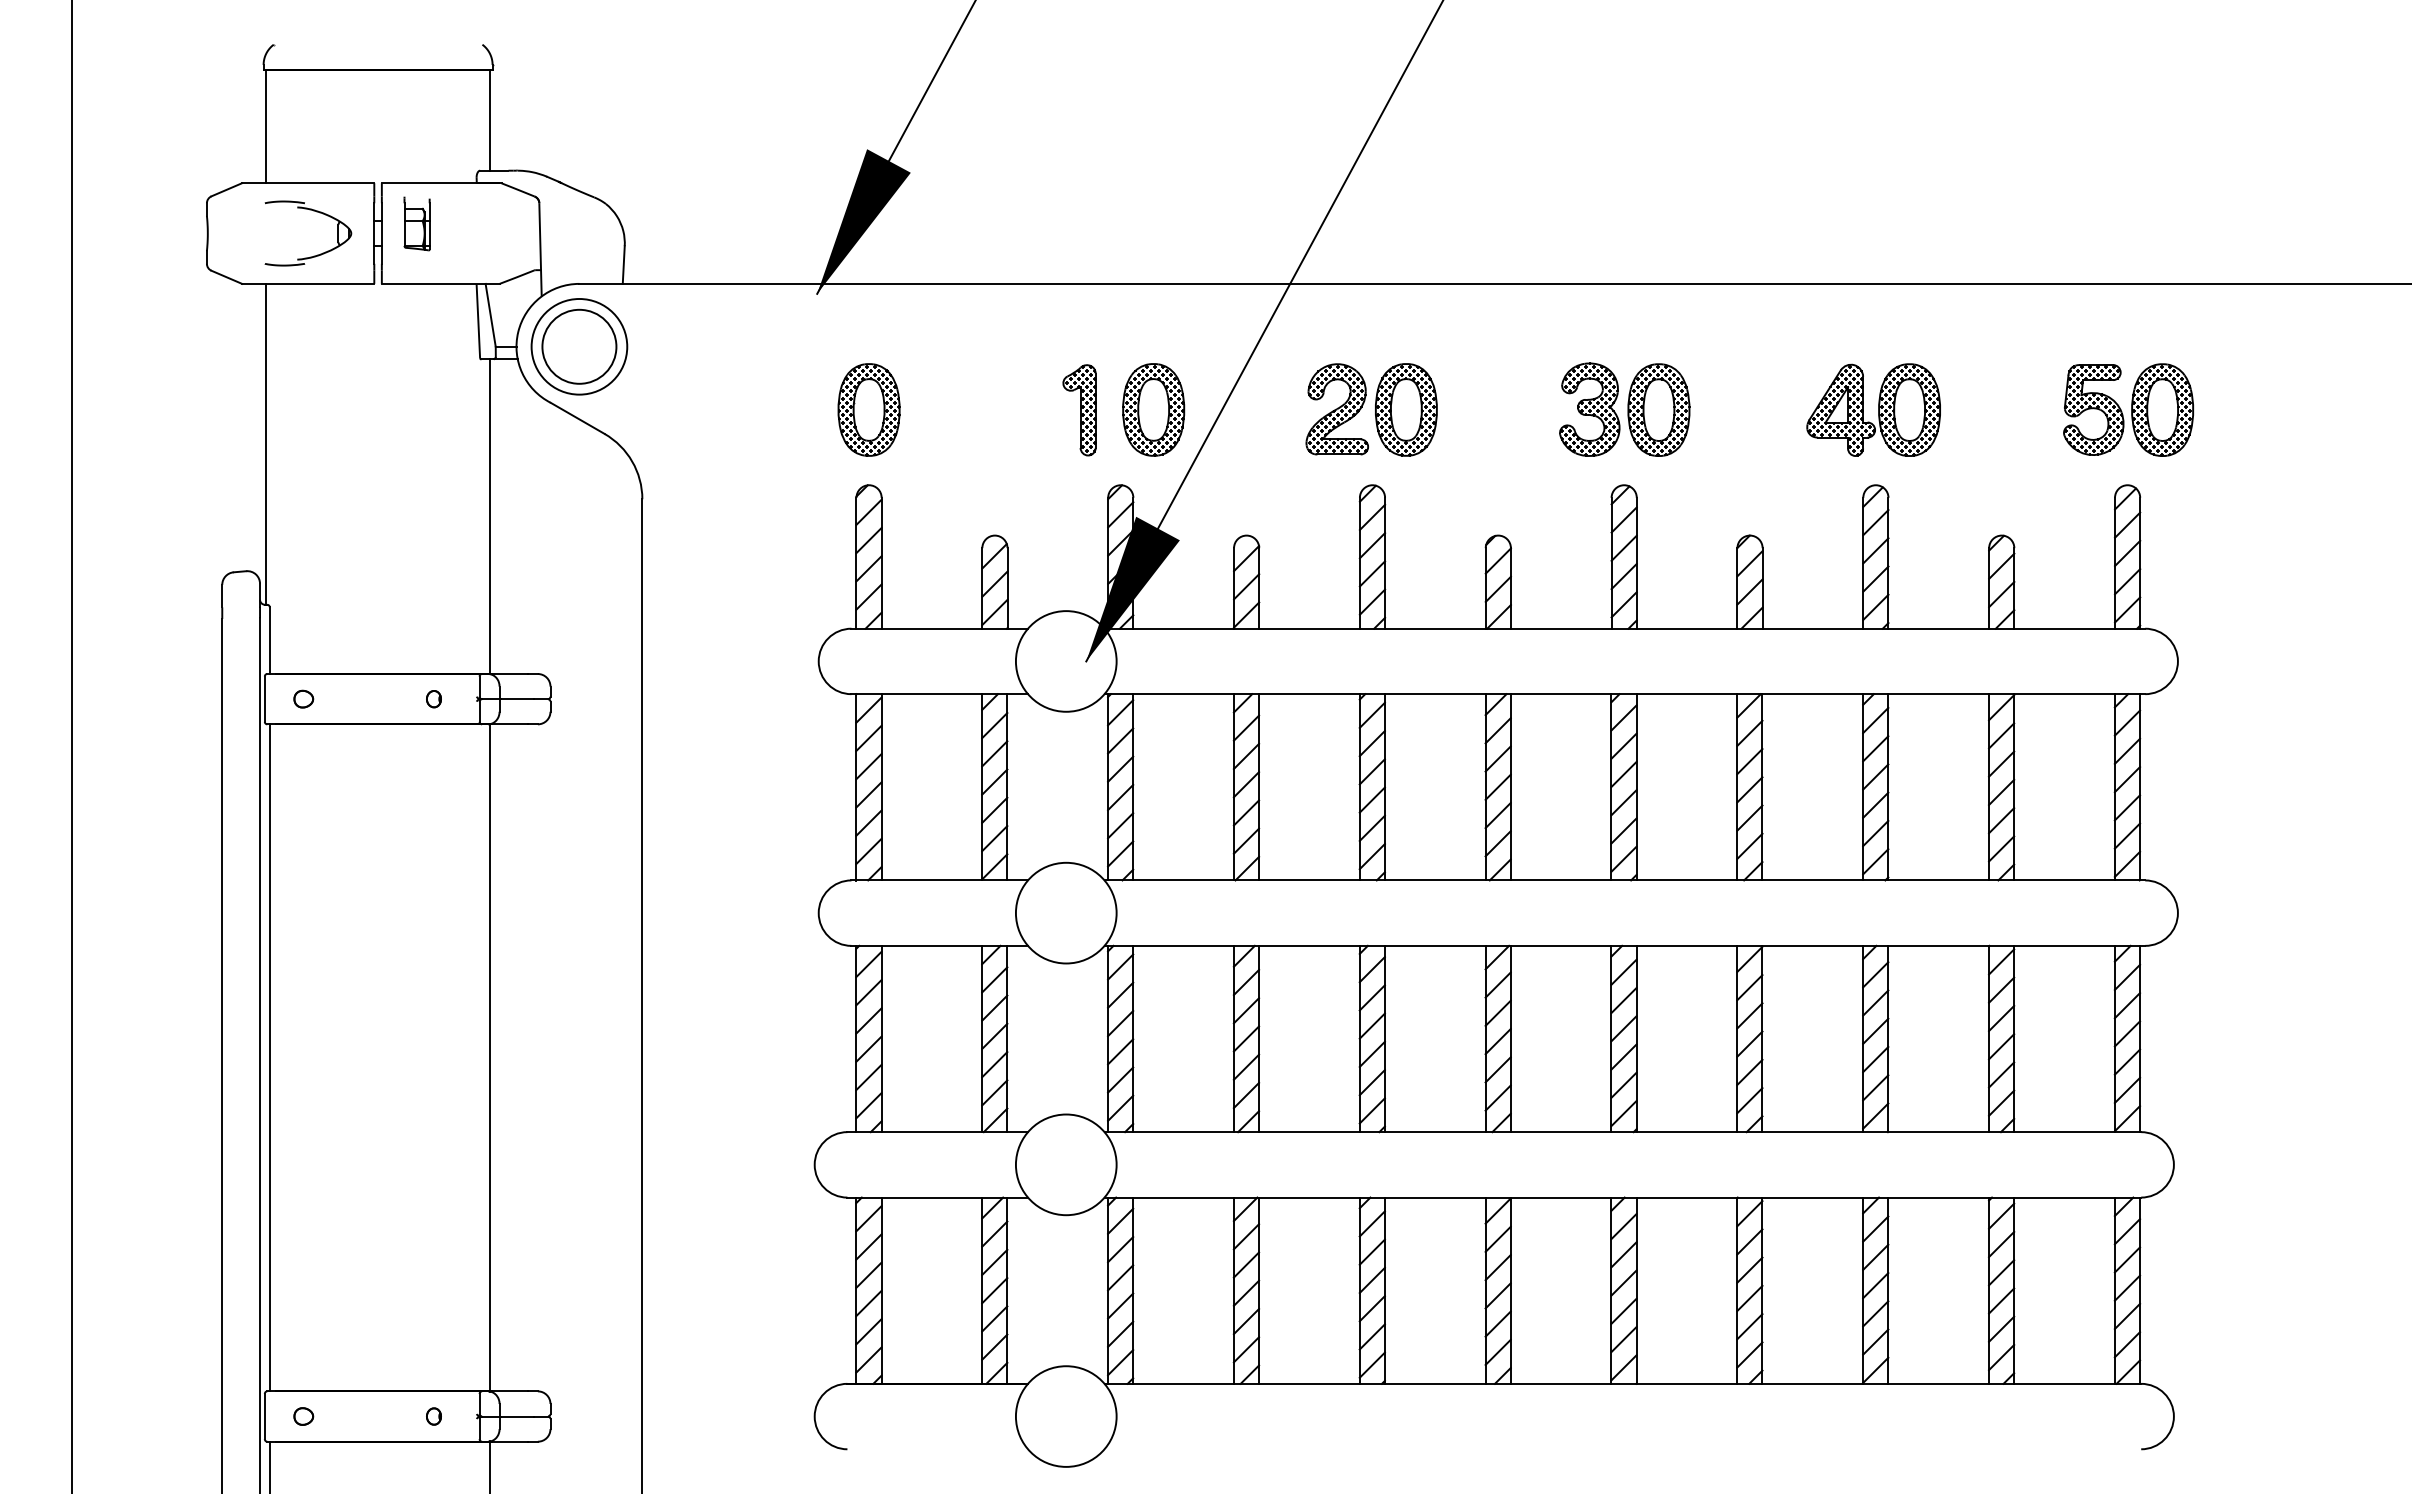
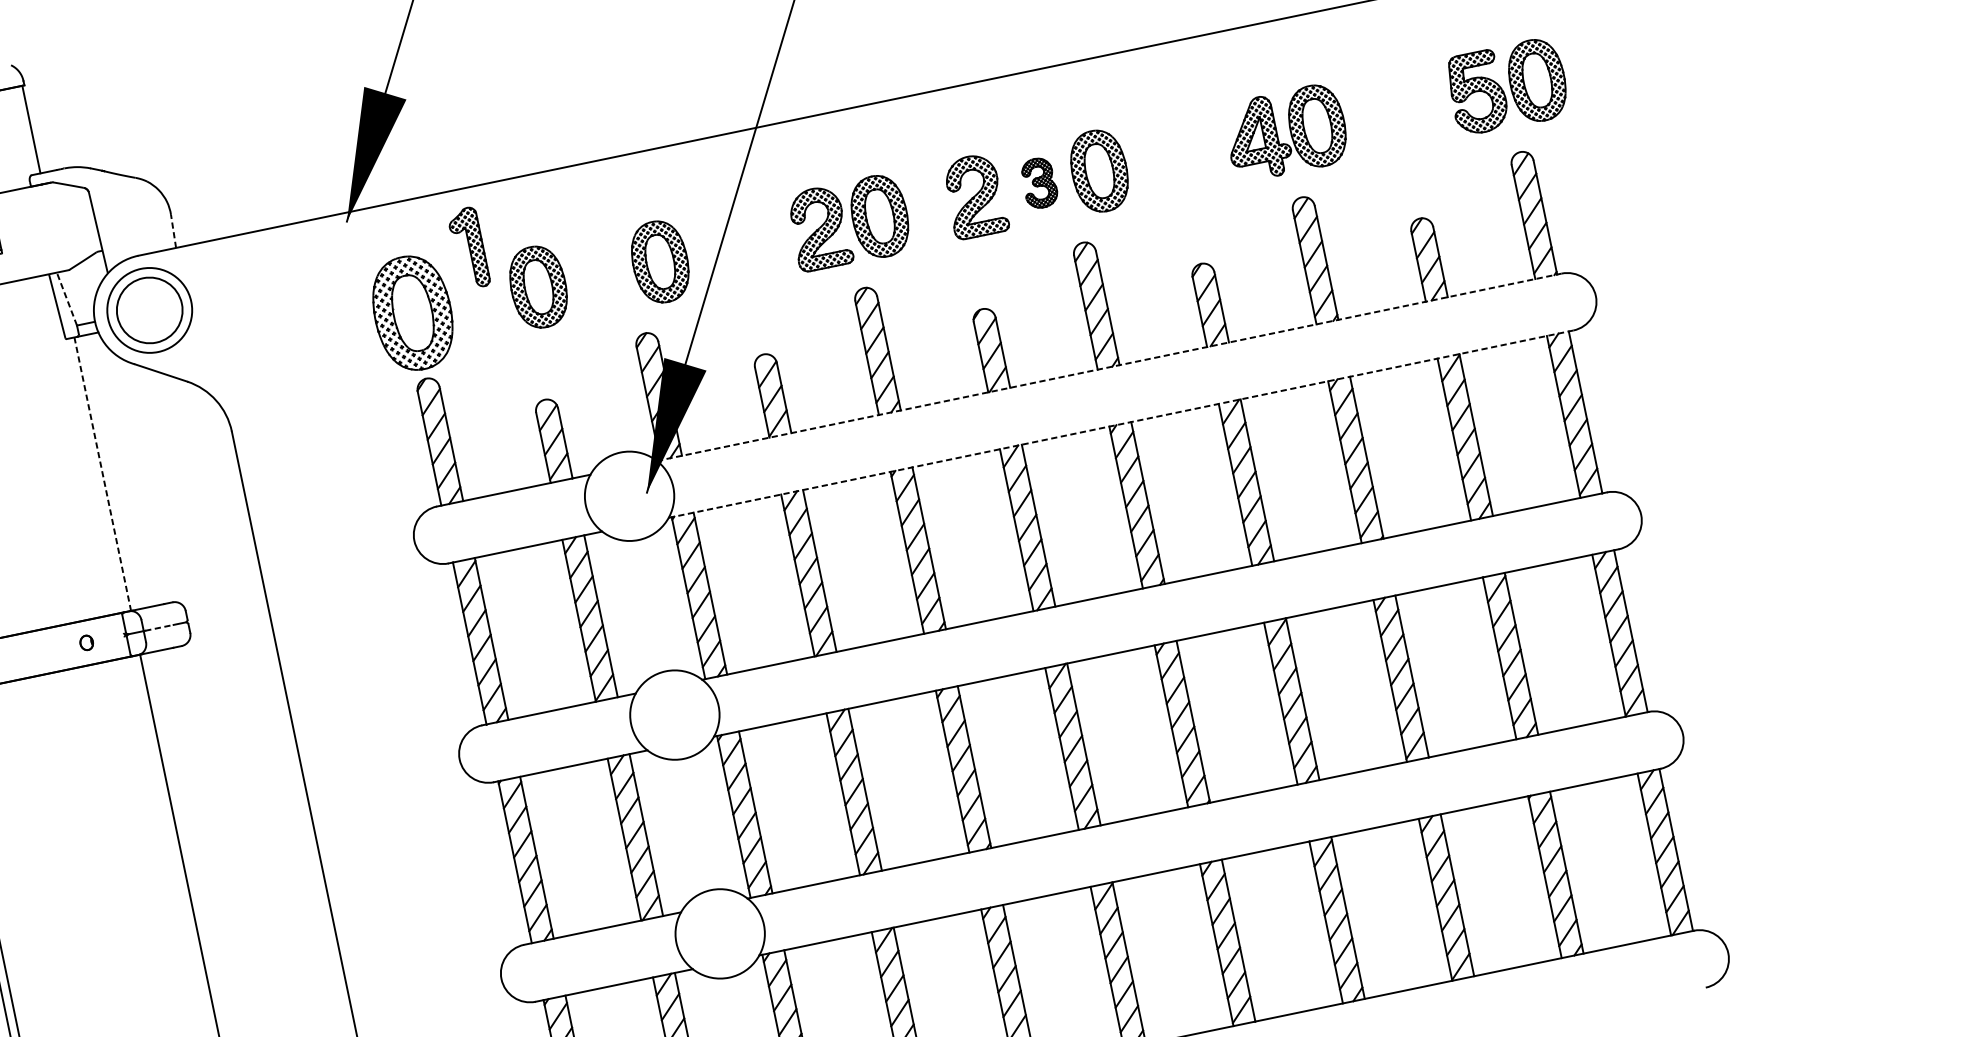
line: (623, 265) -> (173, 231), solid -> dashed
line: (490, 315) -> (66, 299), solid -> dashed
part: (868, 409) -> (412, 312), size x1.4
part: (1013, 409) -> (538, 286), added
part: (1515, 409) -> (974, 196), added
part: (1589, 409) -> (1039, 183), size x0.6
part: (1079, 410) -> (468, 248), moved
line: (490, 516) -> (102, 473), solid -> dashed
line: (1625, 628) -> (1109, 366), solid -> dashed
line: (1625, 694) -> (1121, 424), solid -> dashed
line: (518, 699) -> (160, 627), solid -> dashed

